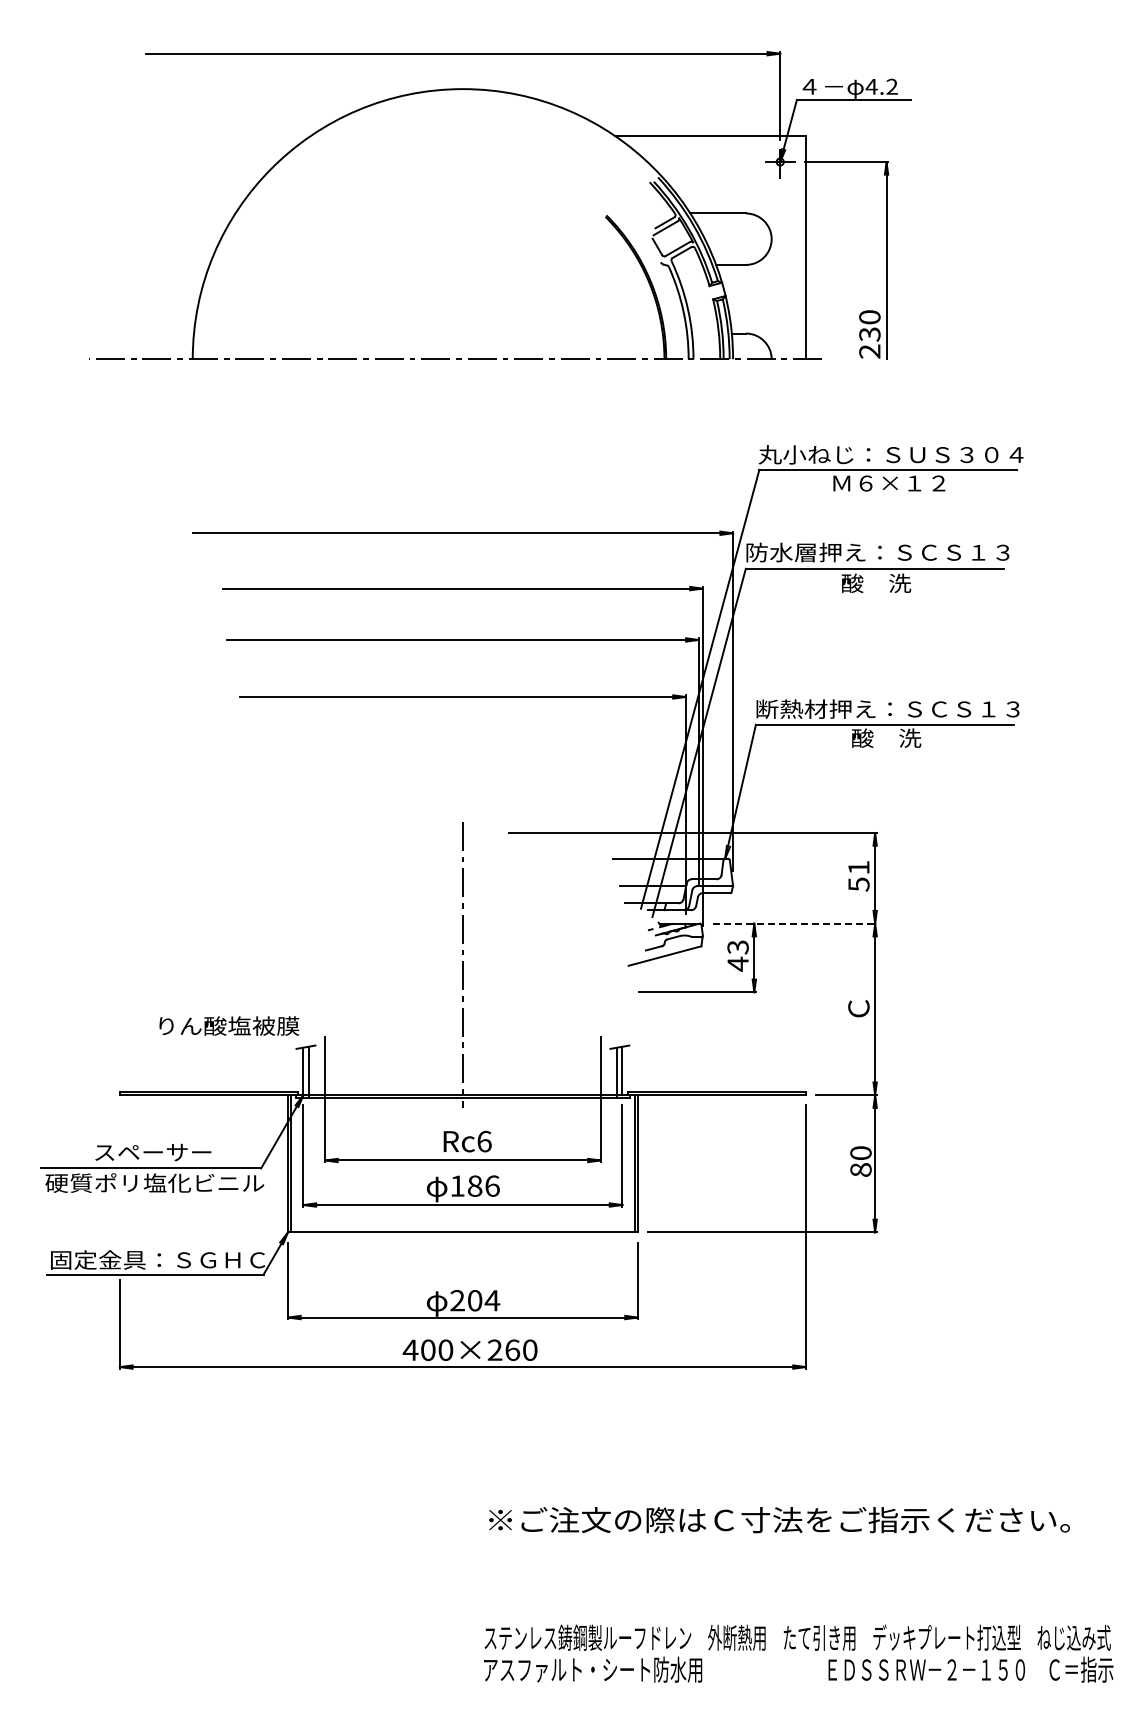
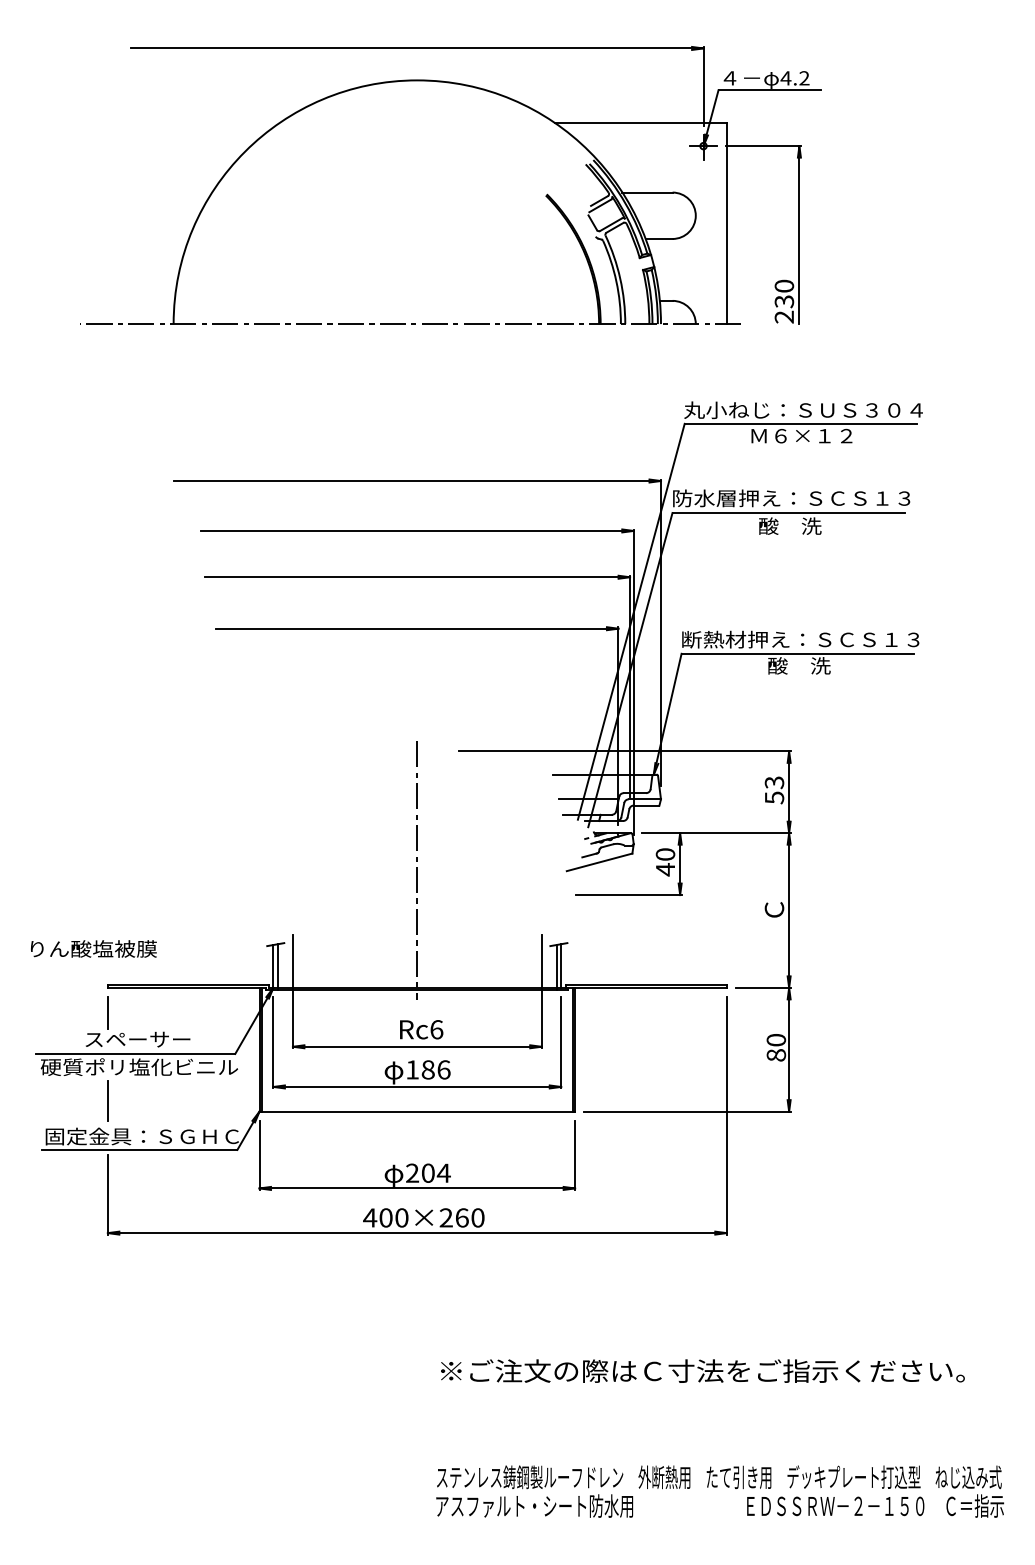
text: (858, 867) -> (774, 782), 51 -> 53
line: (795, 923) -> (717, 833), dashed -> solid
text: (737, 947) -> (664, 854), 43 -> 40
text: (229, 1025) -> (94, 948), moved
line: (119, 1122) -> (107, 1012), added
line: (119, 1220) -> (107, 1100), added

